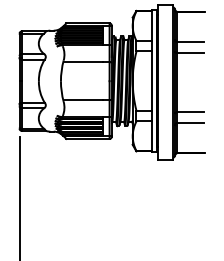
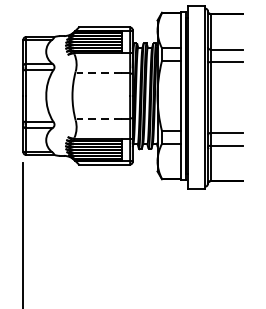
line: (83, 62) -> (99, 73), solid -> dashed
line: (83, 100) -> (99, 118), solid -> dashed

